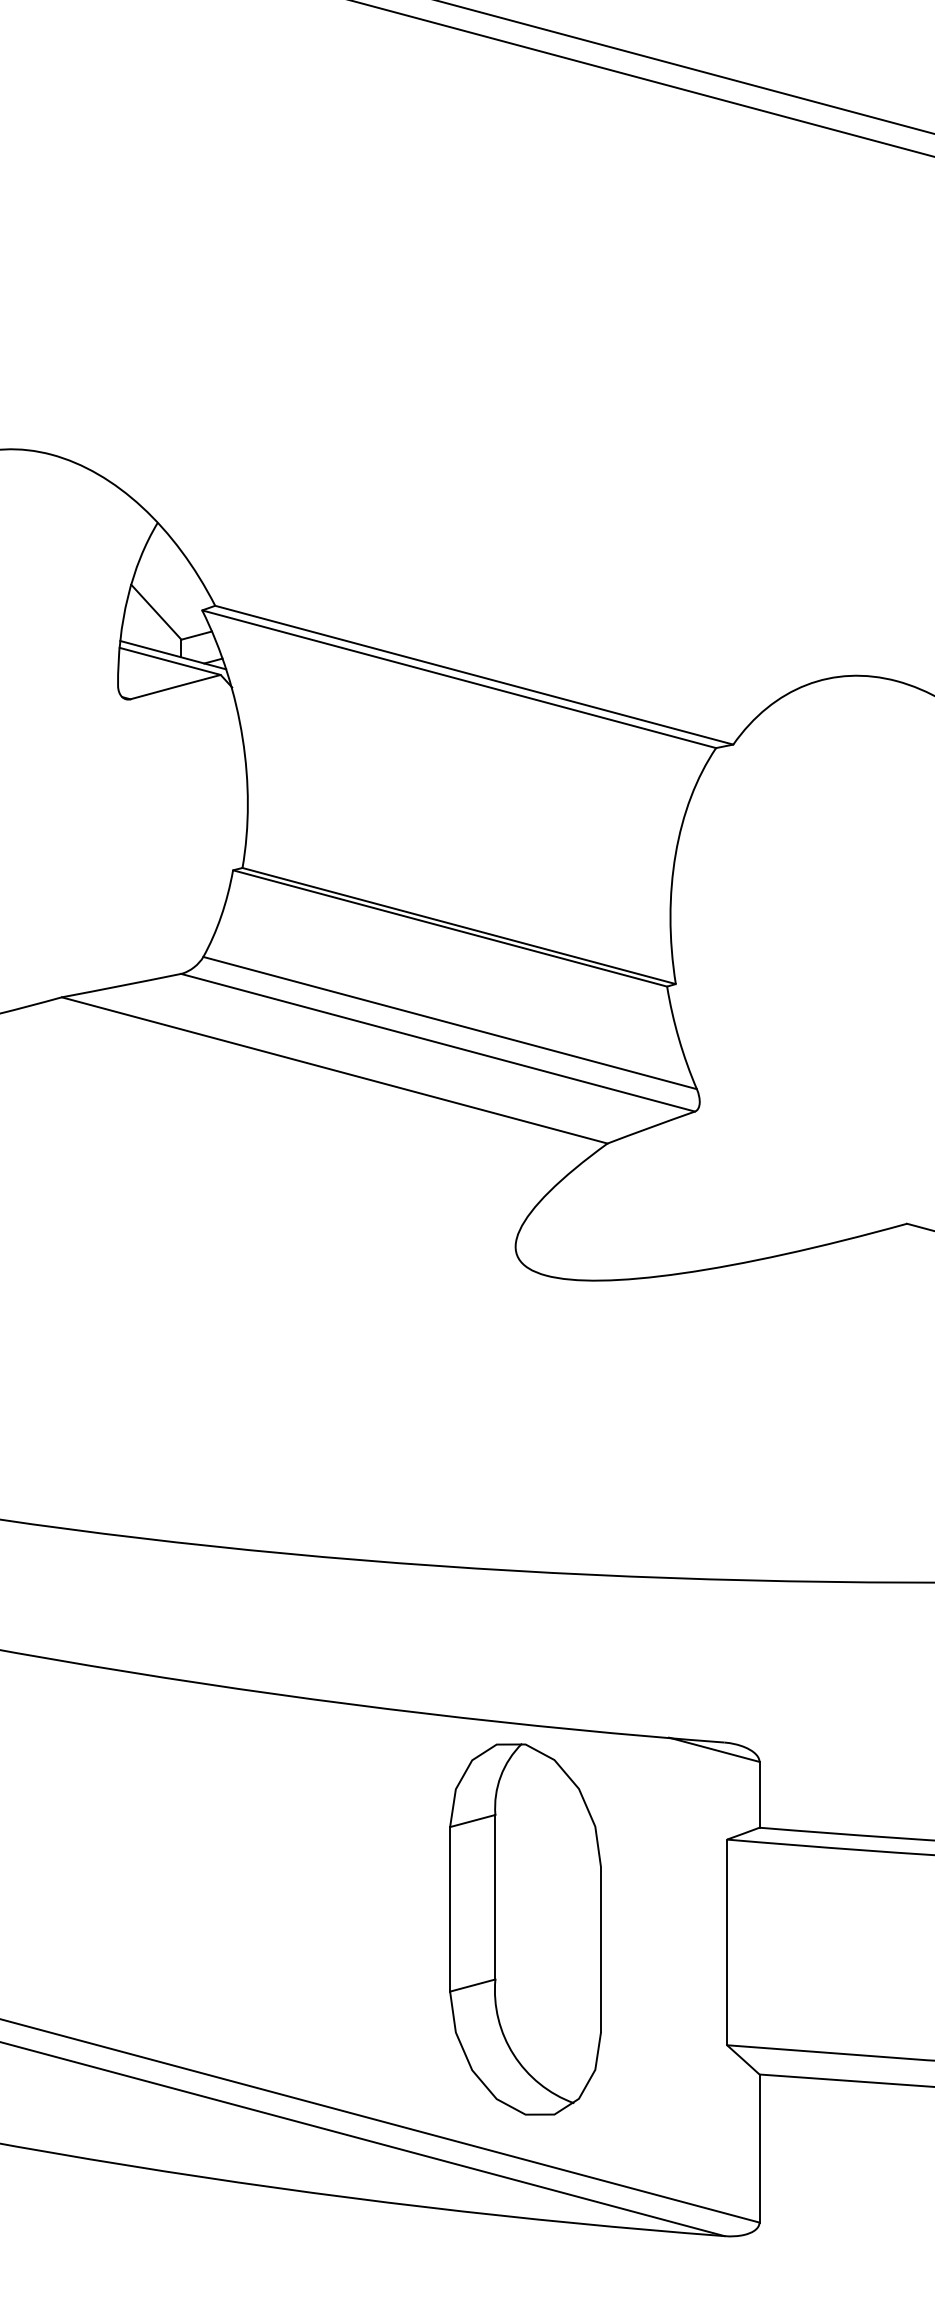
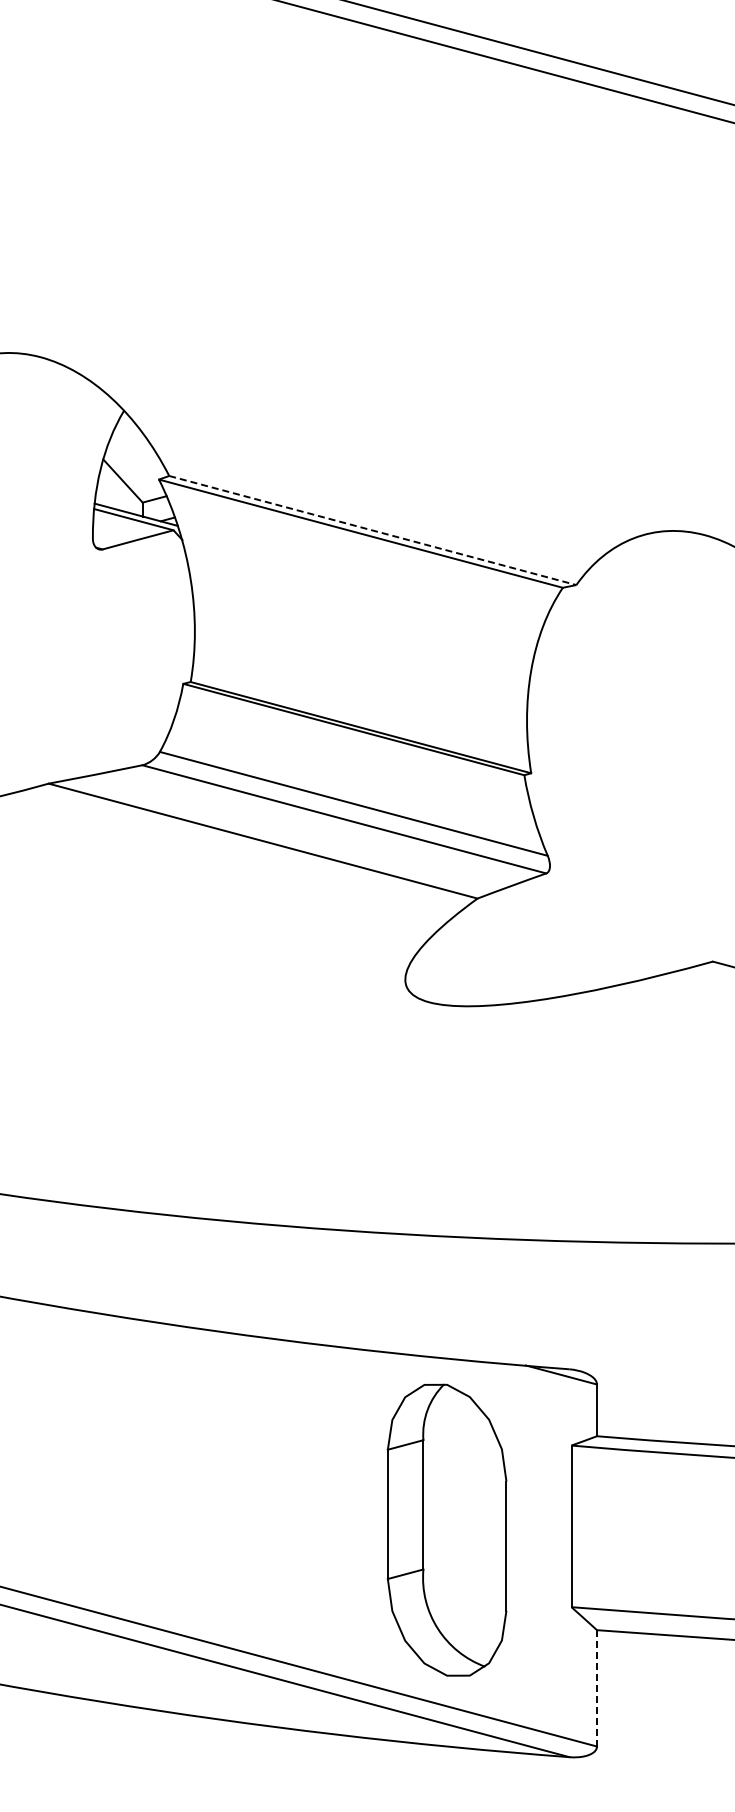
line: (473, 675) -> (372, 530), solid -> dashed
part: (524, 1928) -> (446, 1529), moved
line: (760, 2147) -> (597, 1687), solid -> dashed

